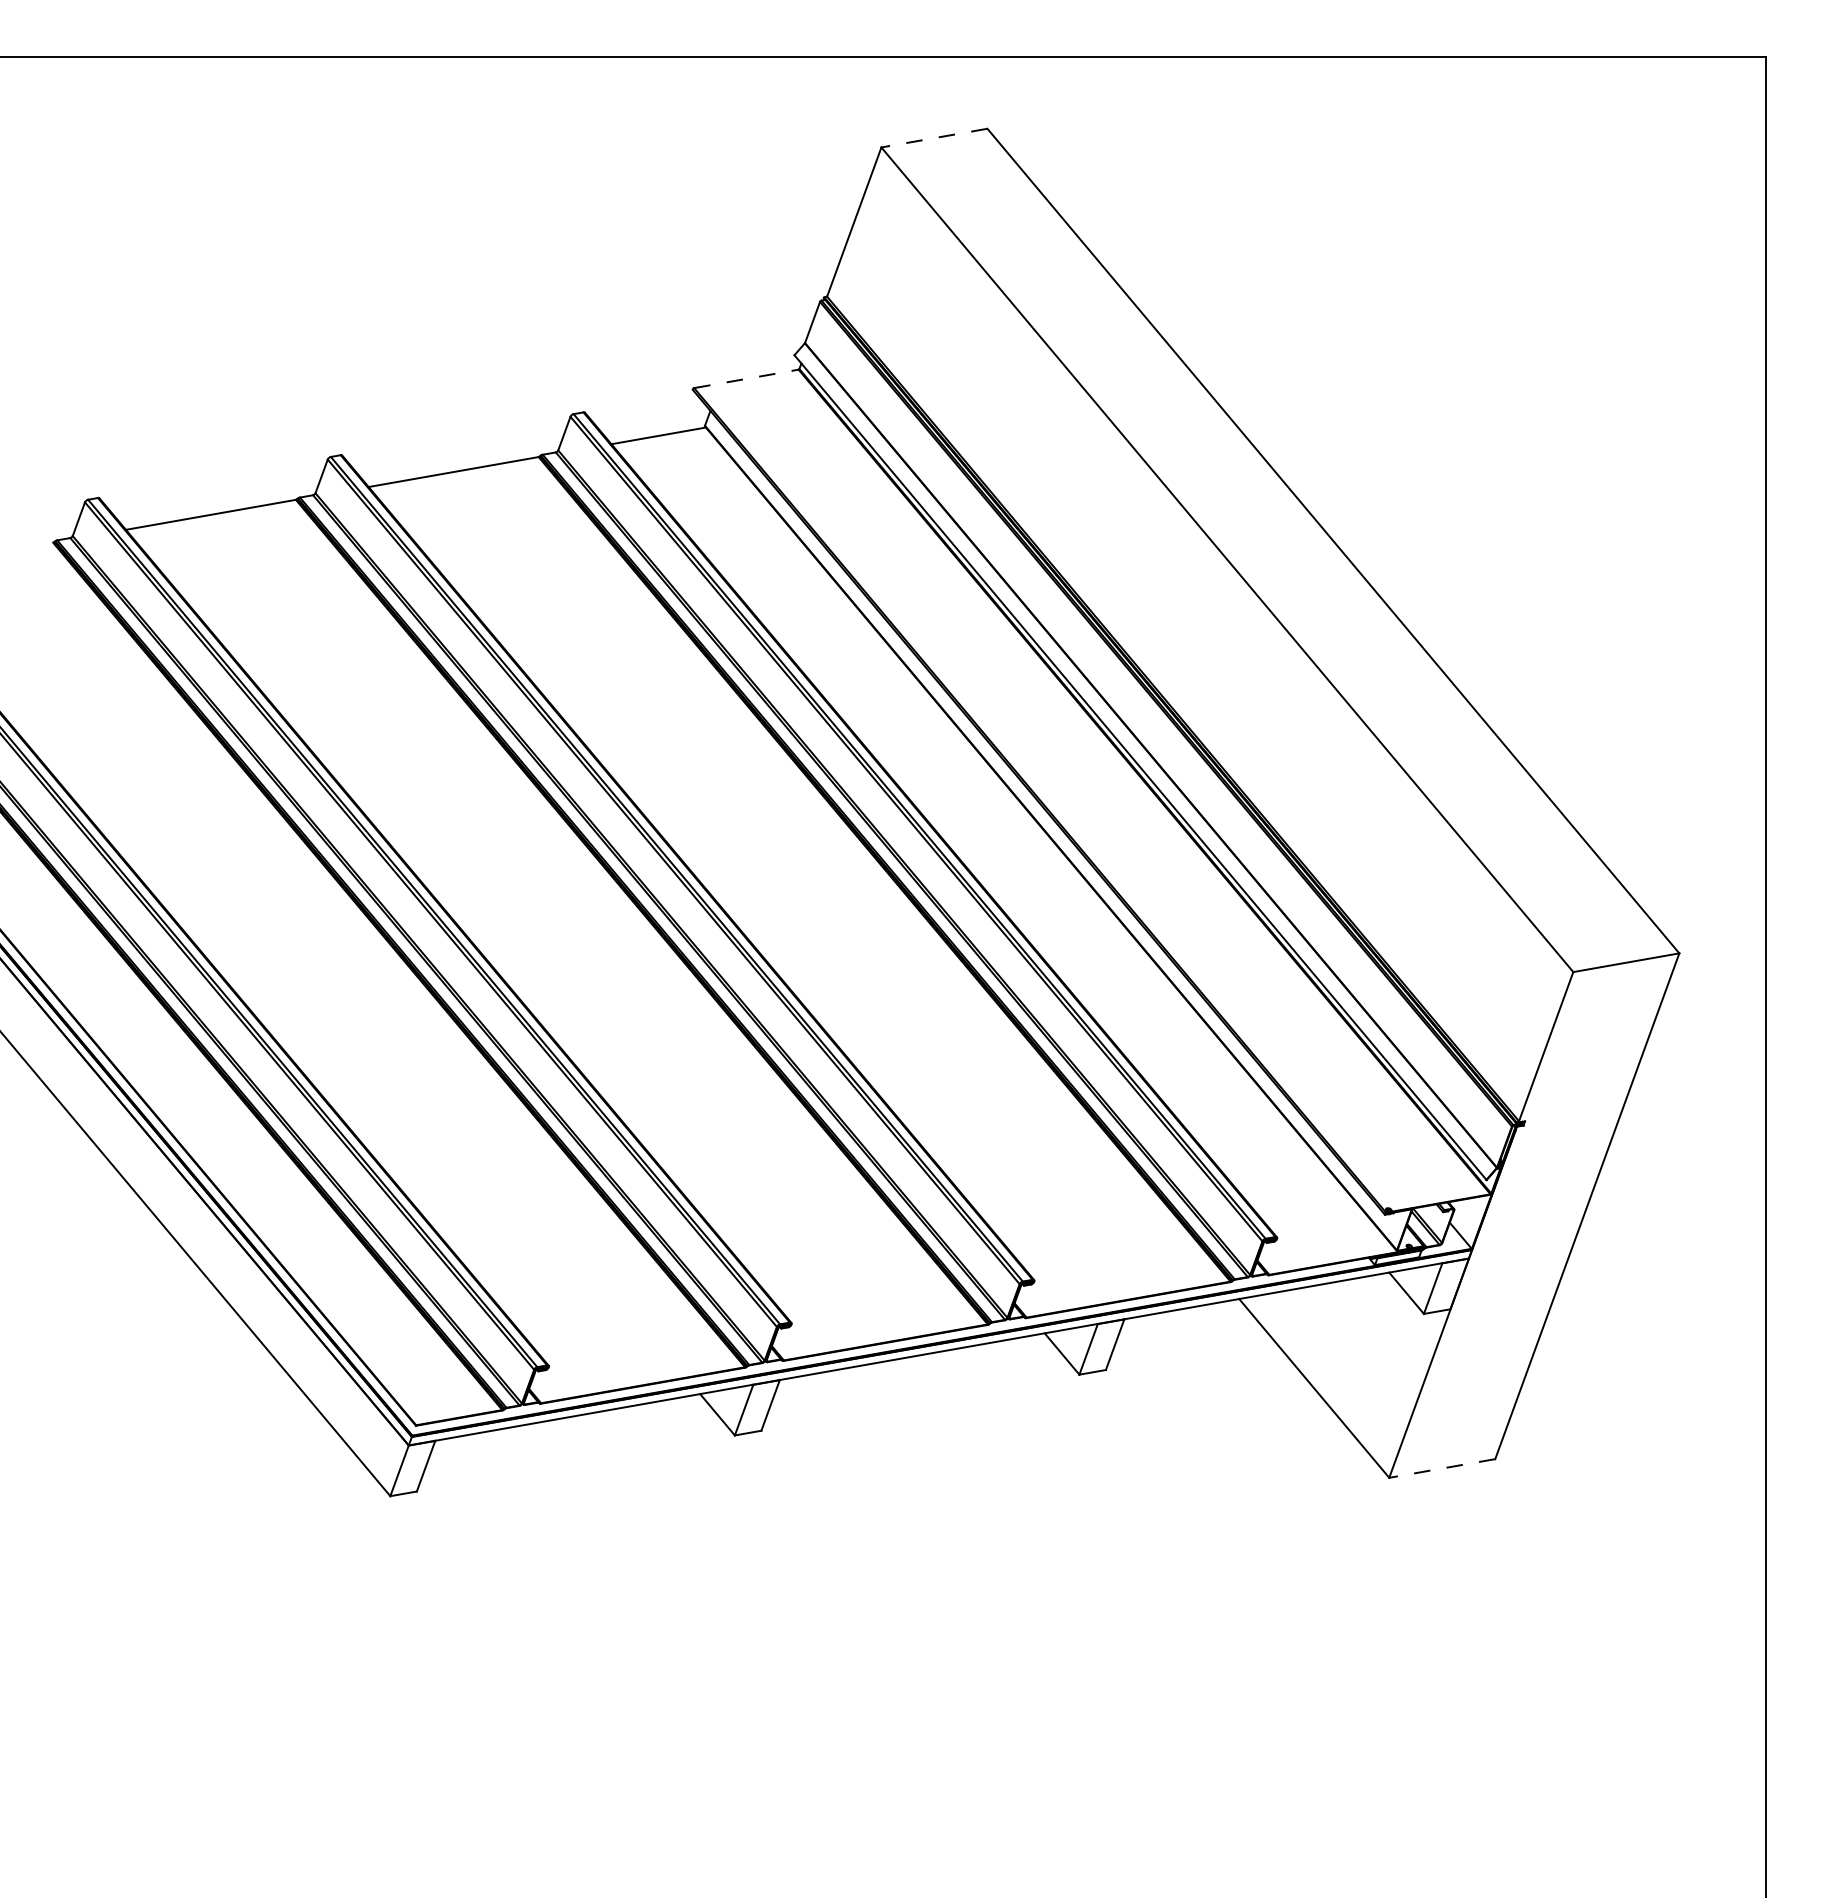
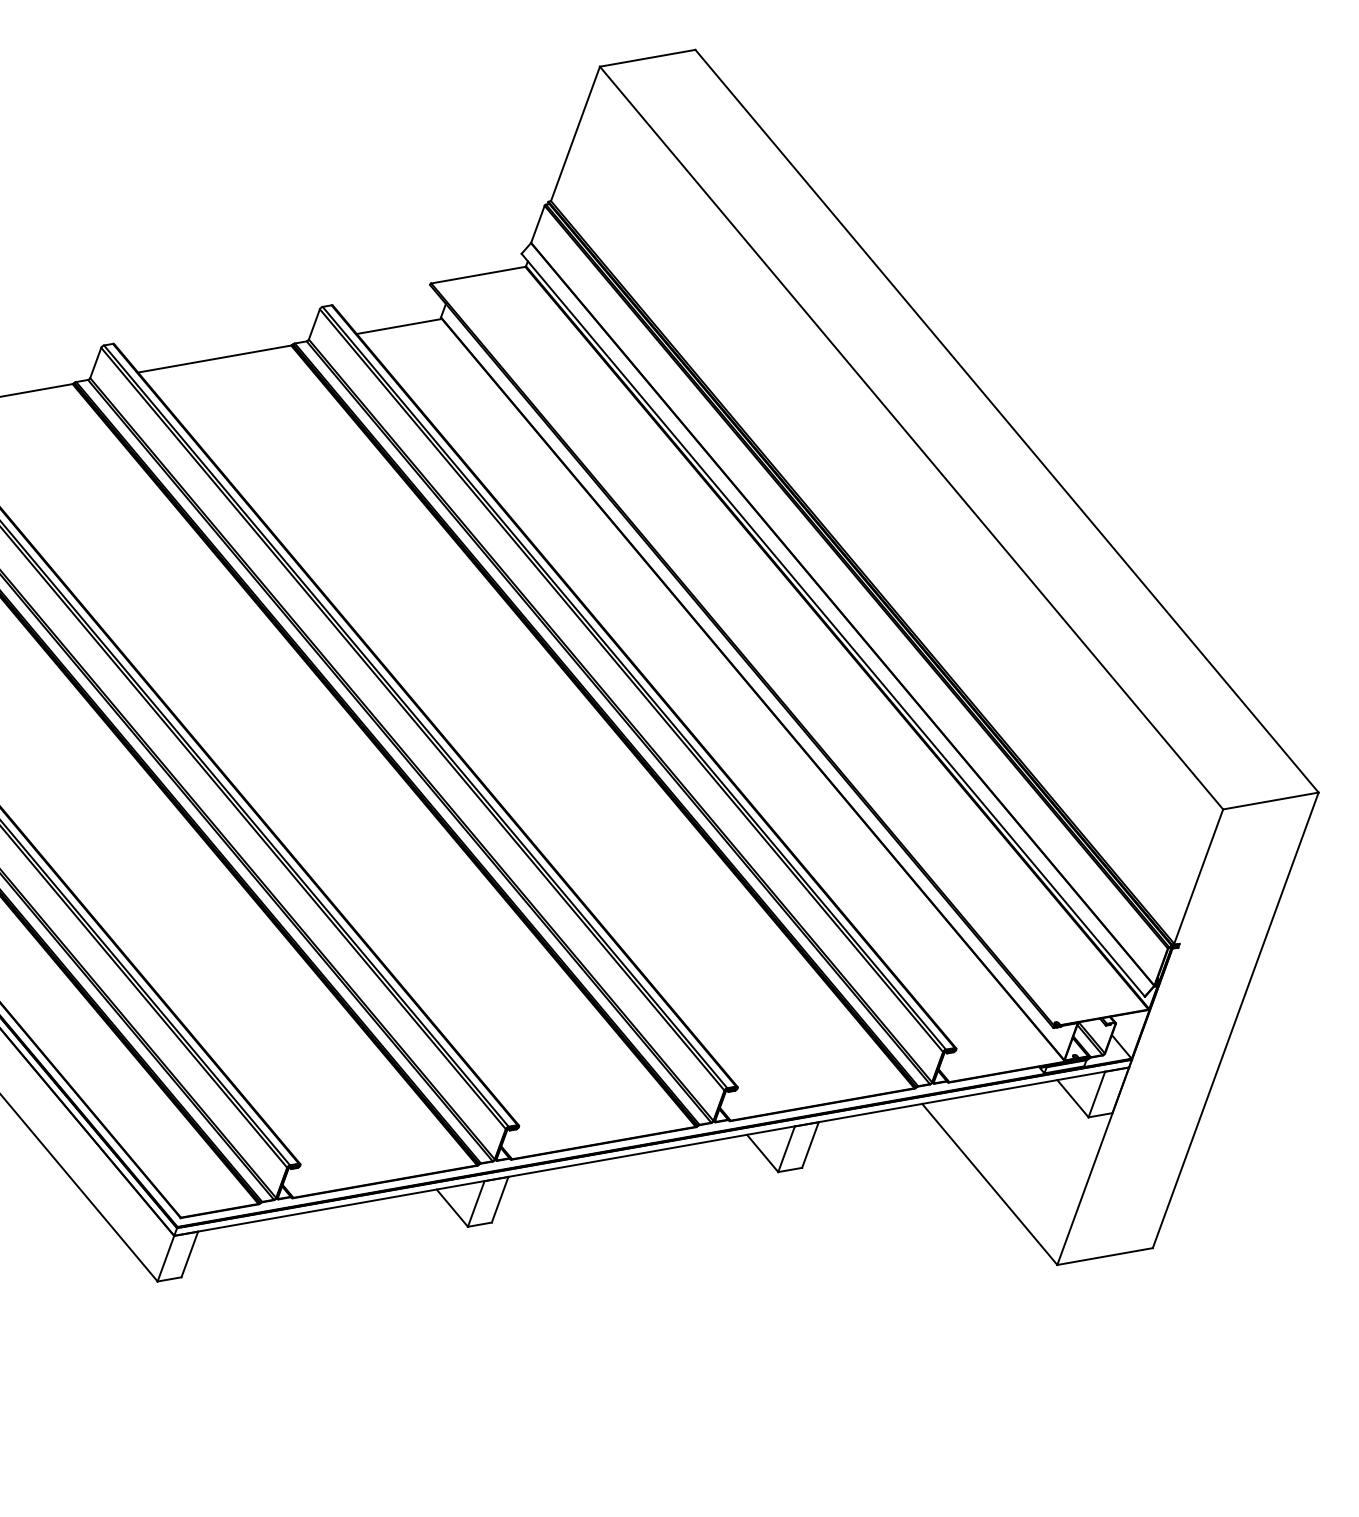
line: (934, 138) -> (647, 58), dashed -> solid
line: (746, 378) -> (478, 274), dashed -> solid
line: (1442, 1468) -> (1105, 1256), dashed -> solid

